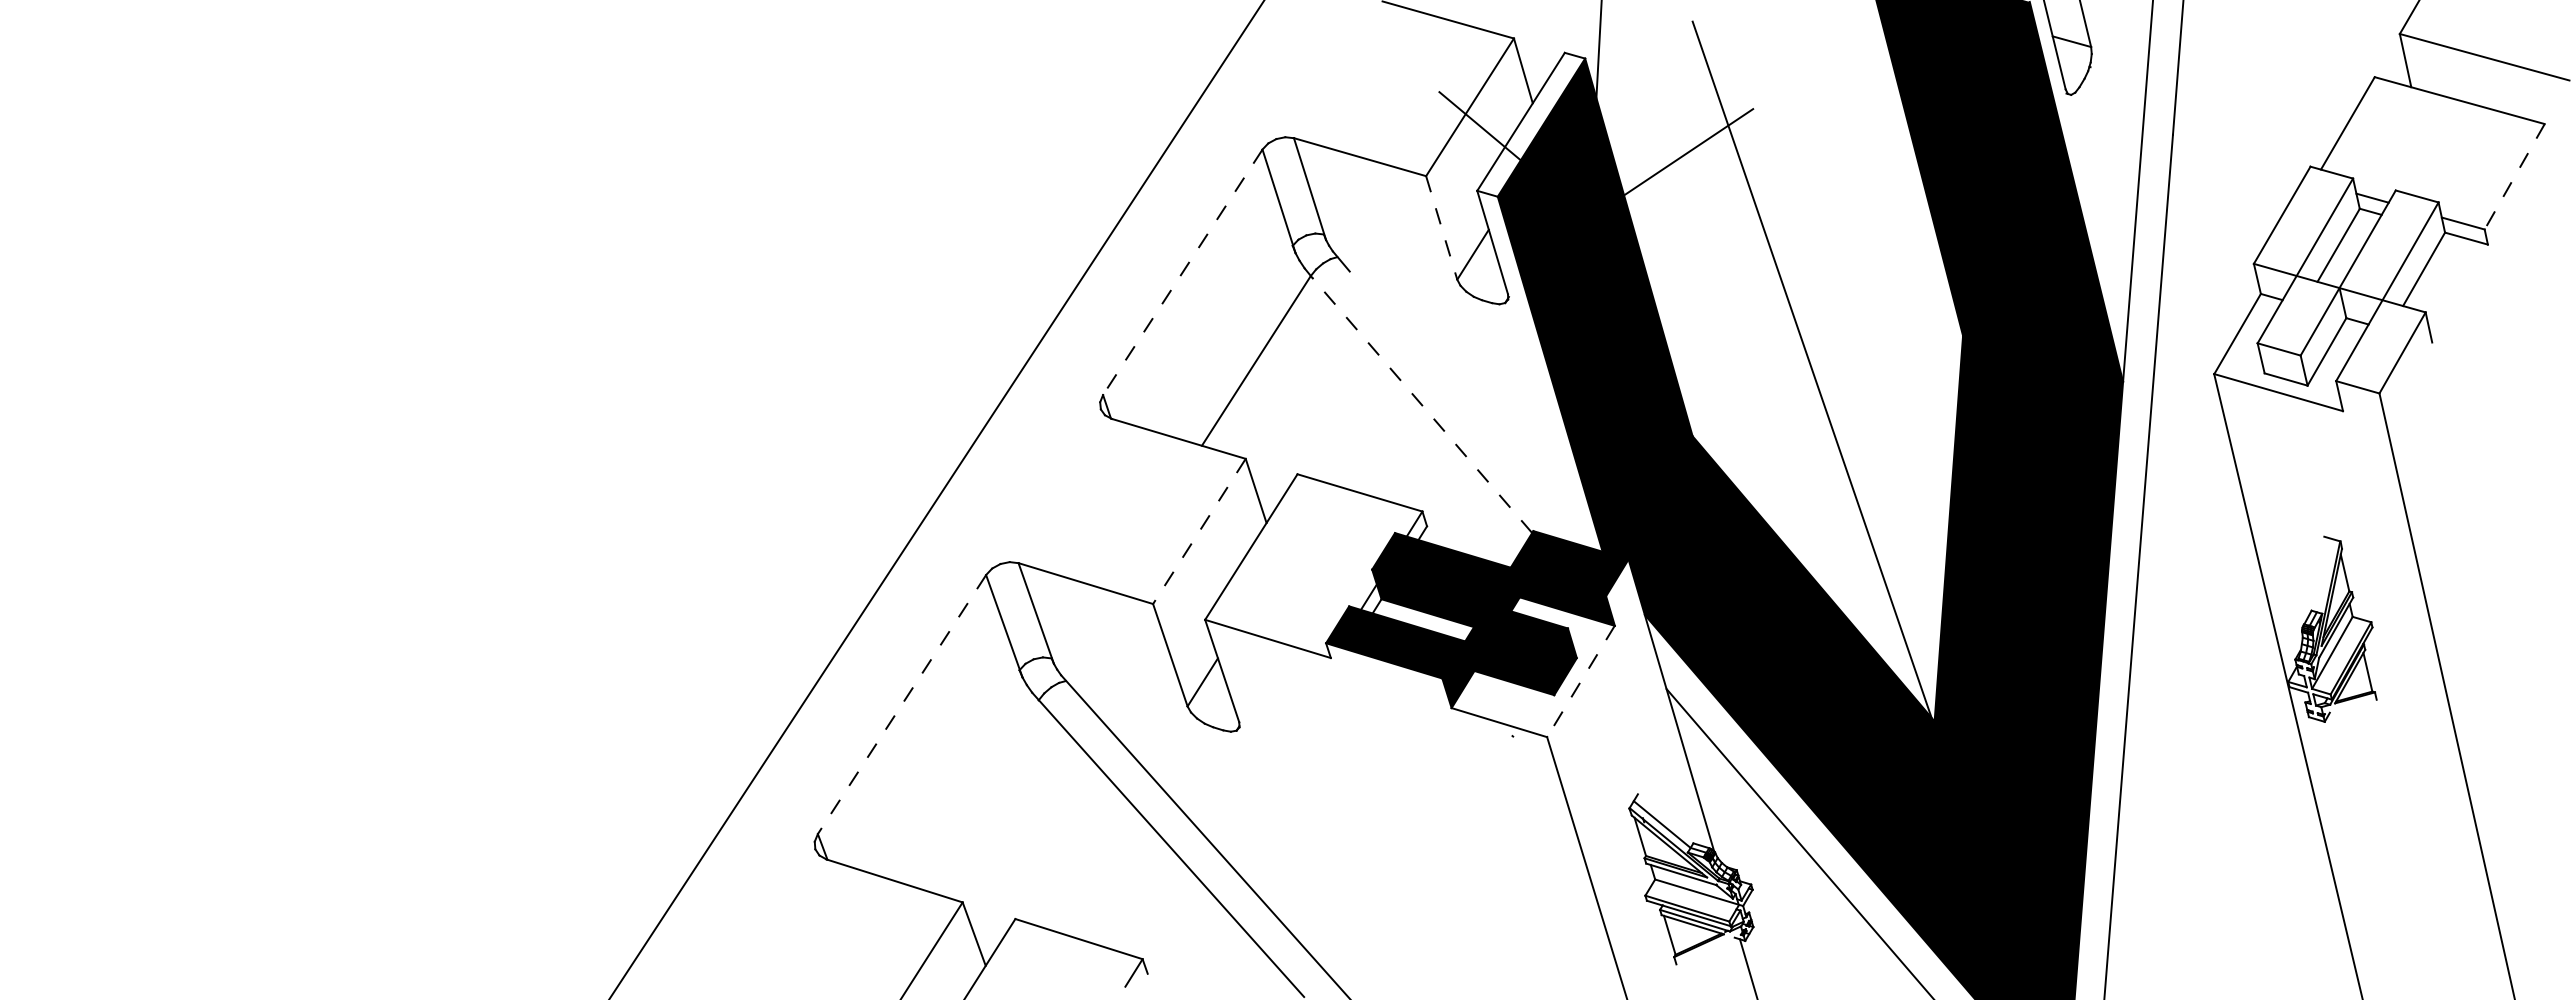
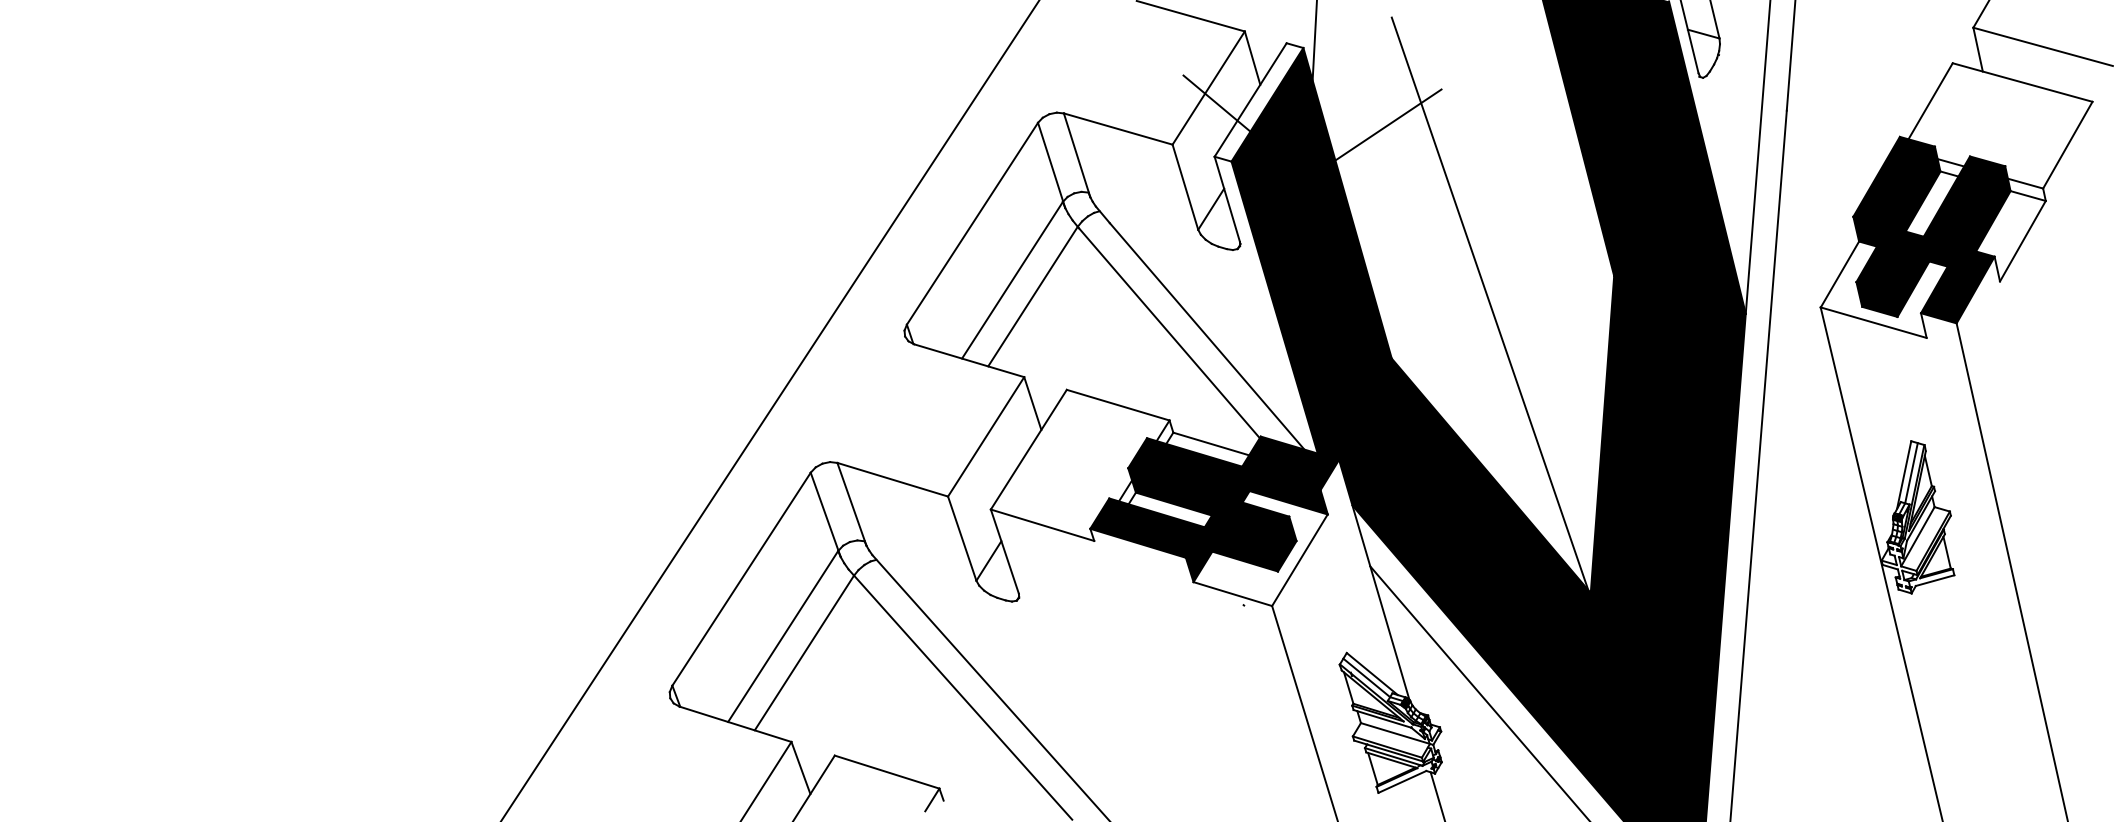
line: (2514, 176) -> (2067, 144), dashed -> solid
line: (1441, 228) -> (1185, 187), dashed -> solid
line: (1182, 272) -> (972, 223), dashed -> solid
fill: (2349, 279) -> (1931, 229), added
line: (2459, 293) -> (2022, 241), added
line: (1231, 340) -> (1012, 279), added
line: (1421, 405) -> (1168, 333), dashed -> solid
line: (1467, 408) -> (1206, 335), added
line: (1199, 531) -> (986, 436), dashed -> solid
line: (1473, 539) -> (1211, 443), added
line: (2324, 575) -> (1911, 473), added
line: (2315, 577) -> (1904, 474), added
line: (1580, 681) -> (1299, 560), dashed -> solid
line: (901, 704) -> (741, 579), dashed -> solid
line: (2352, 705) -> (1934, 580), added
line: (952, 774) -> (783, 636), added
line: (978, 794) -> (804, 653), added
line: (1668, 819) -> (1371, 673), added
line: (1705, 950) -> (1402, 781), added

